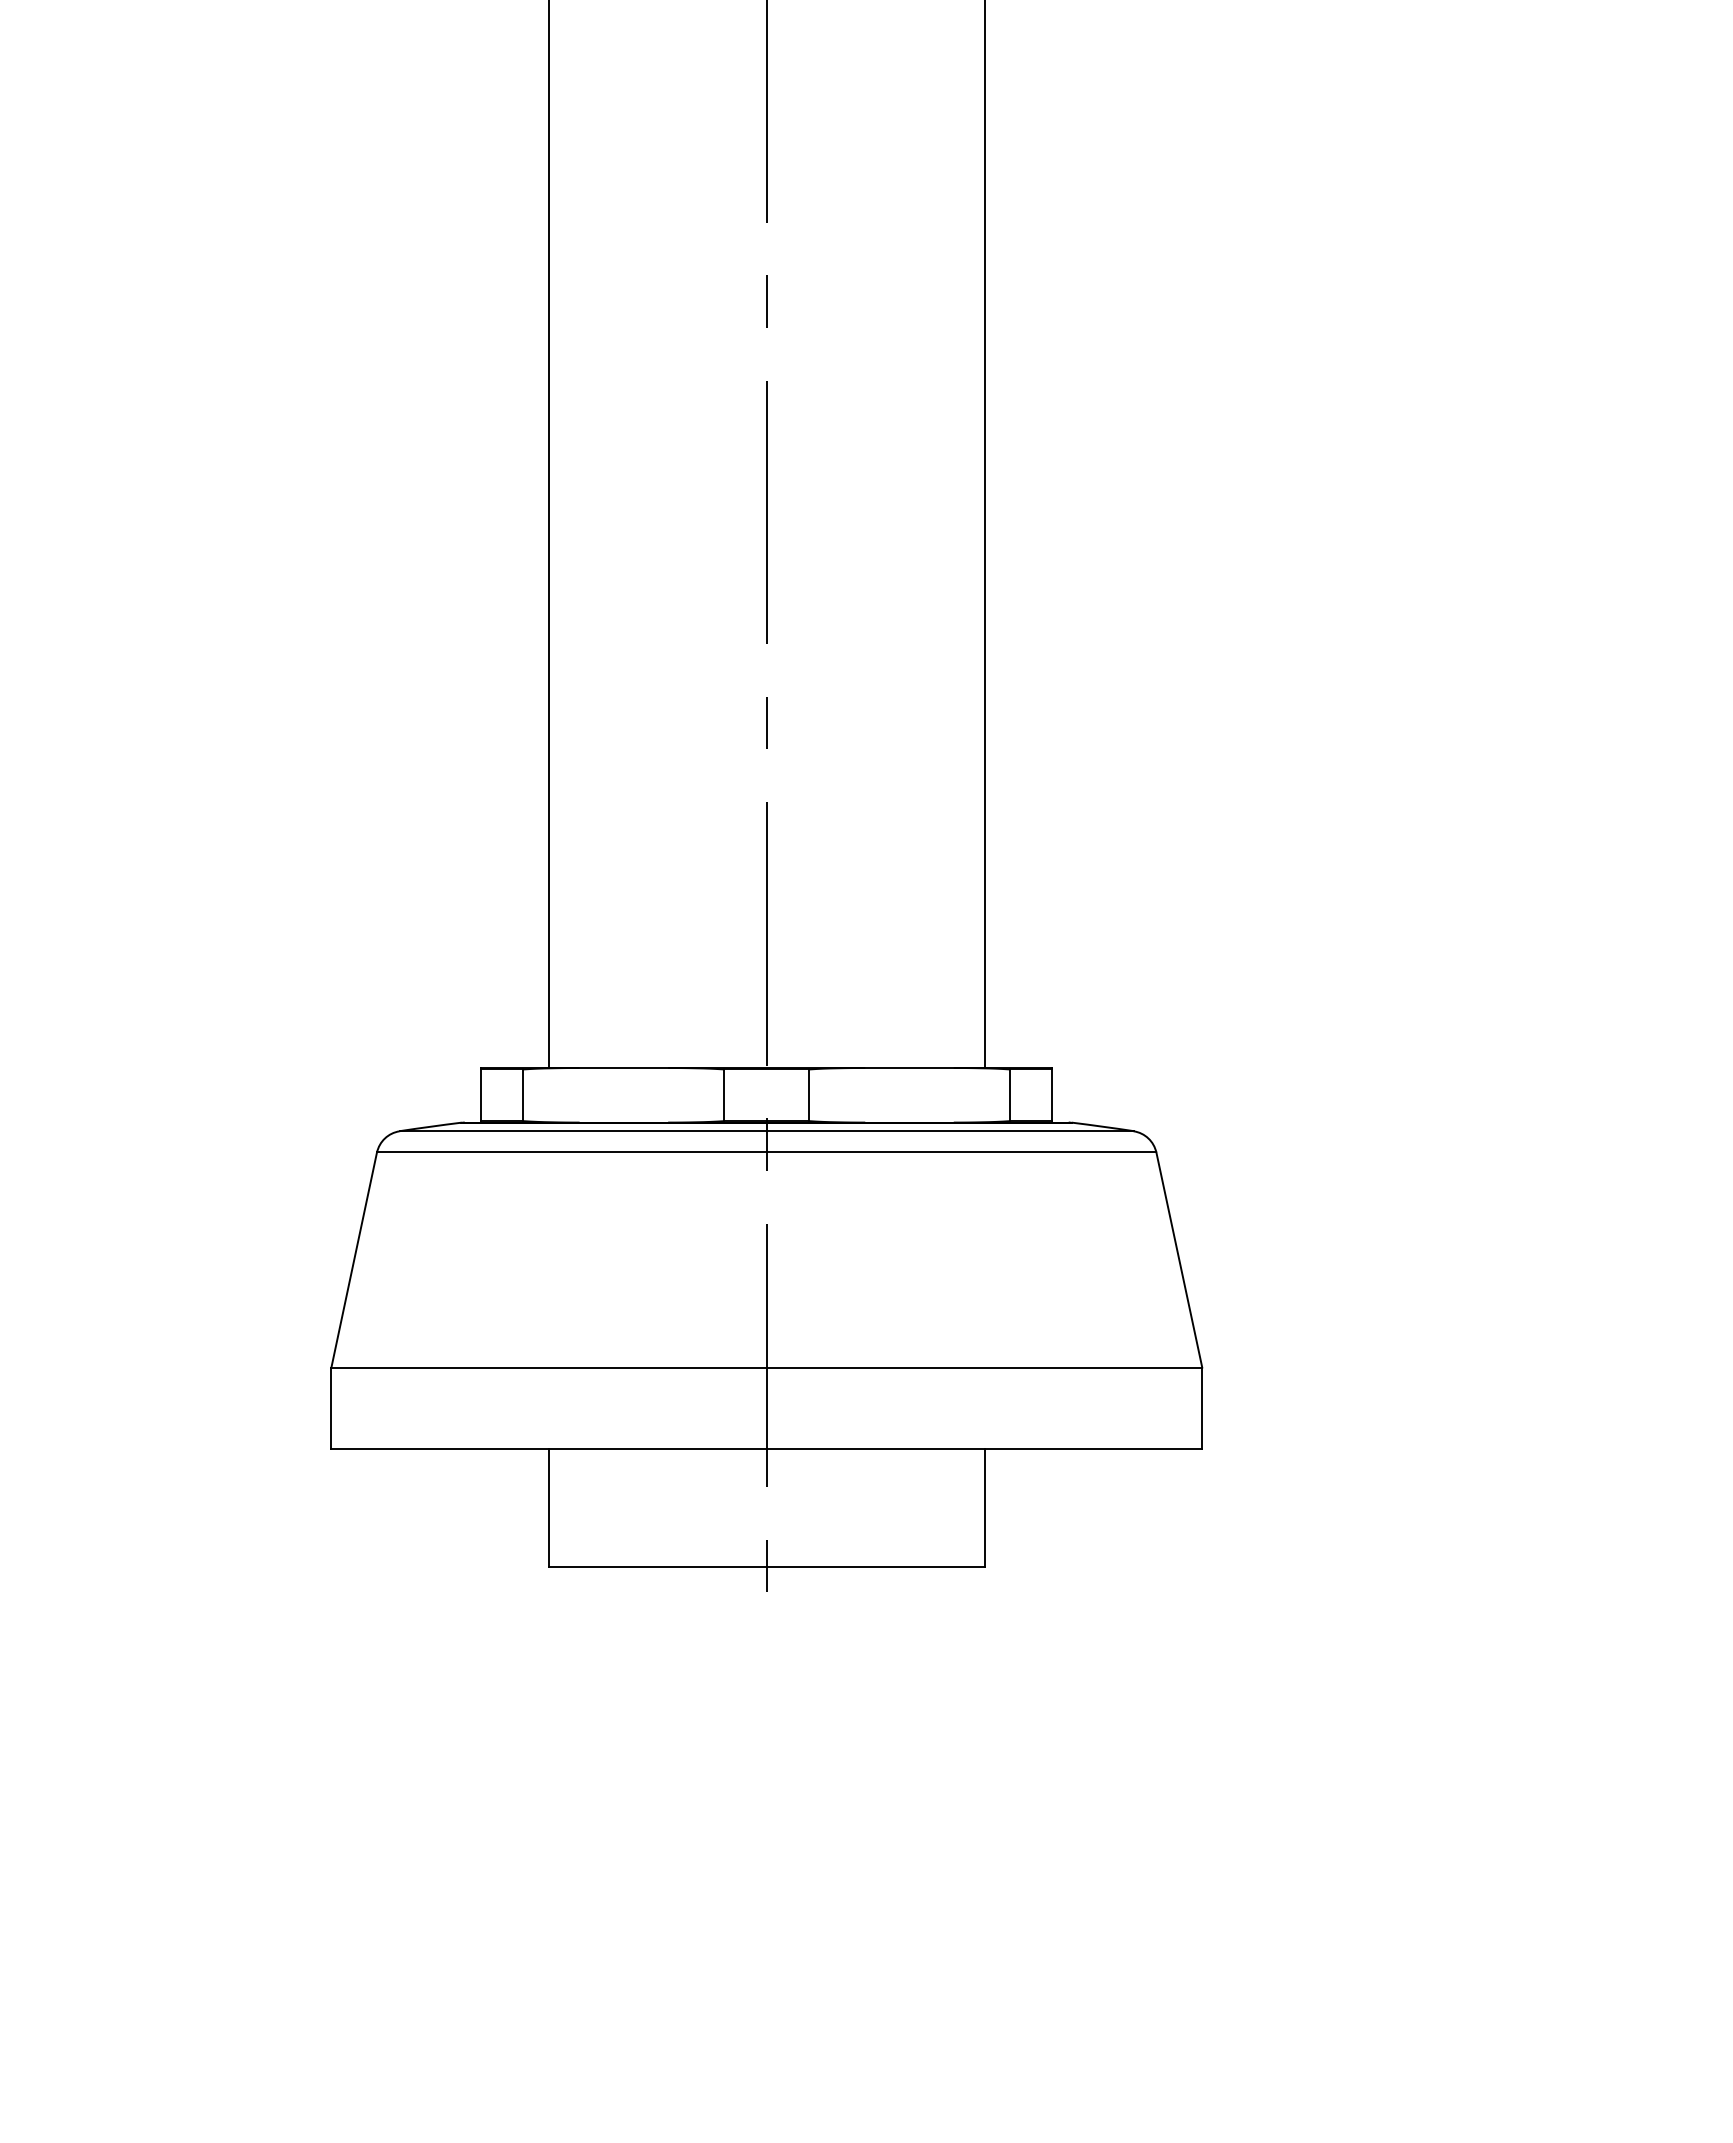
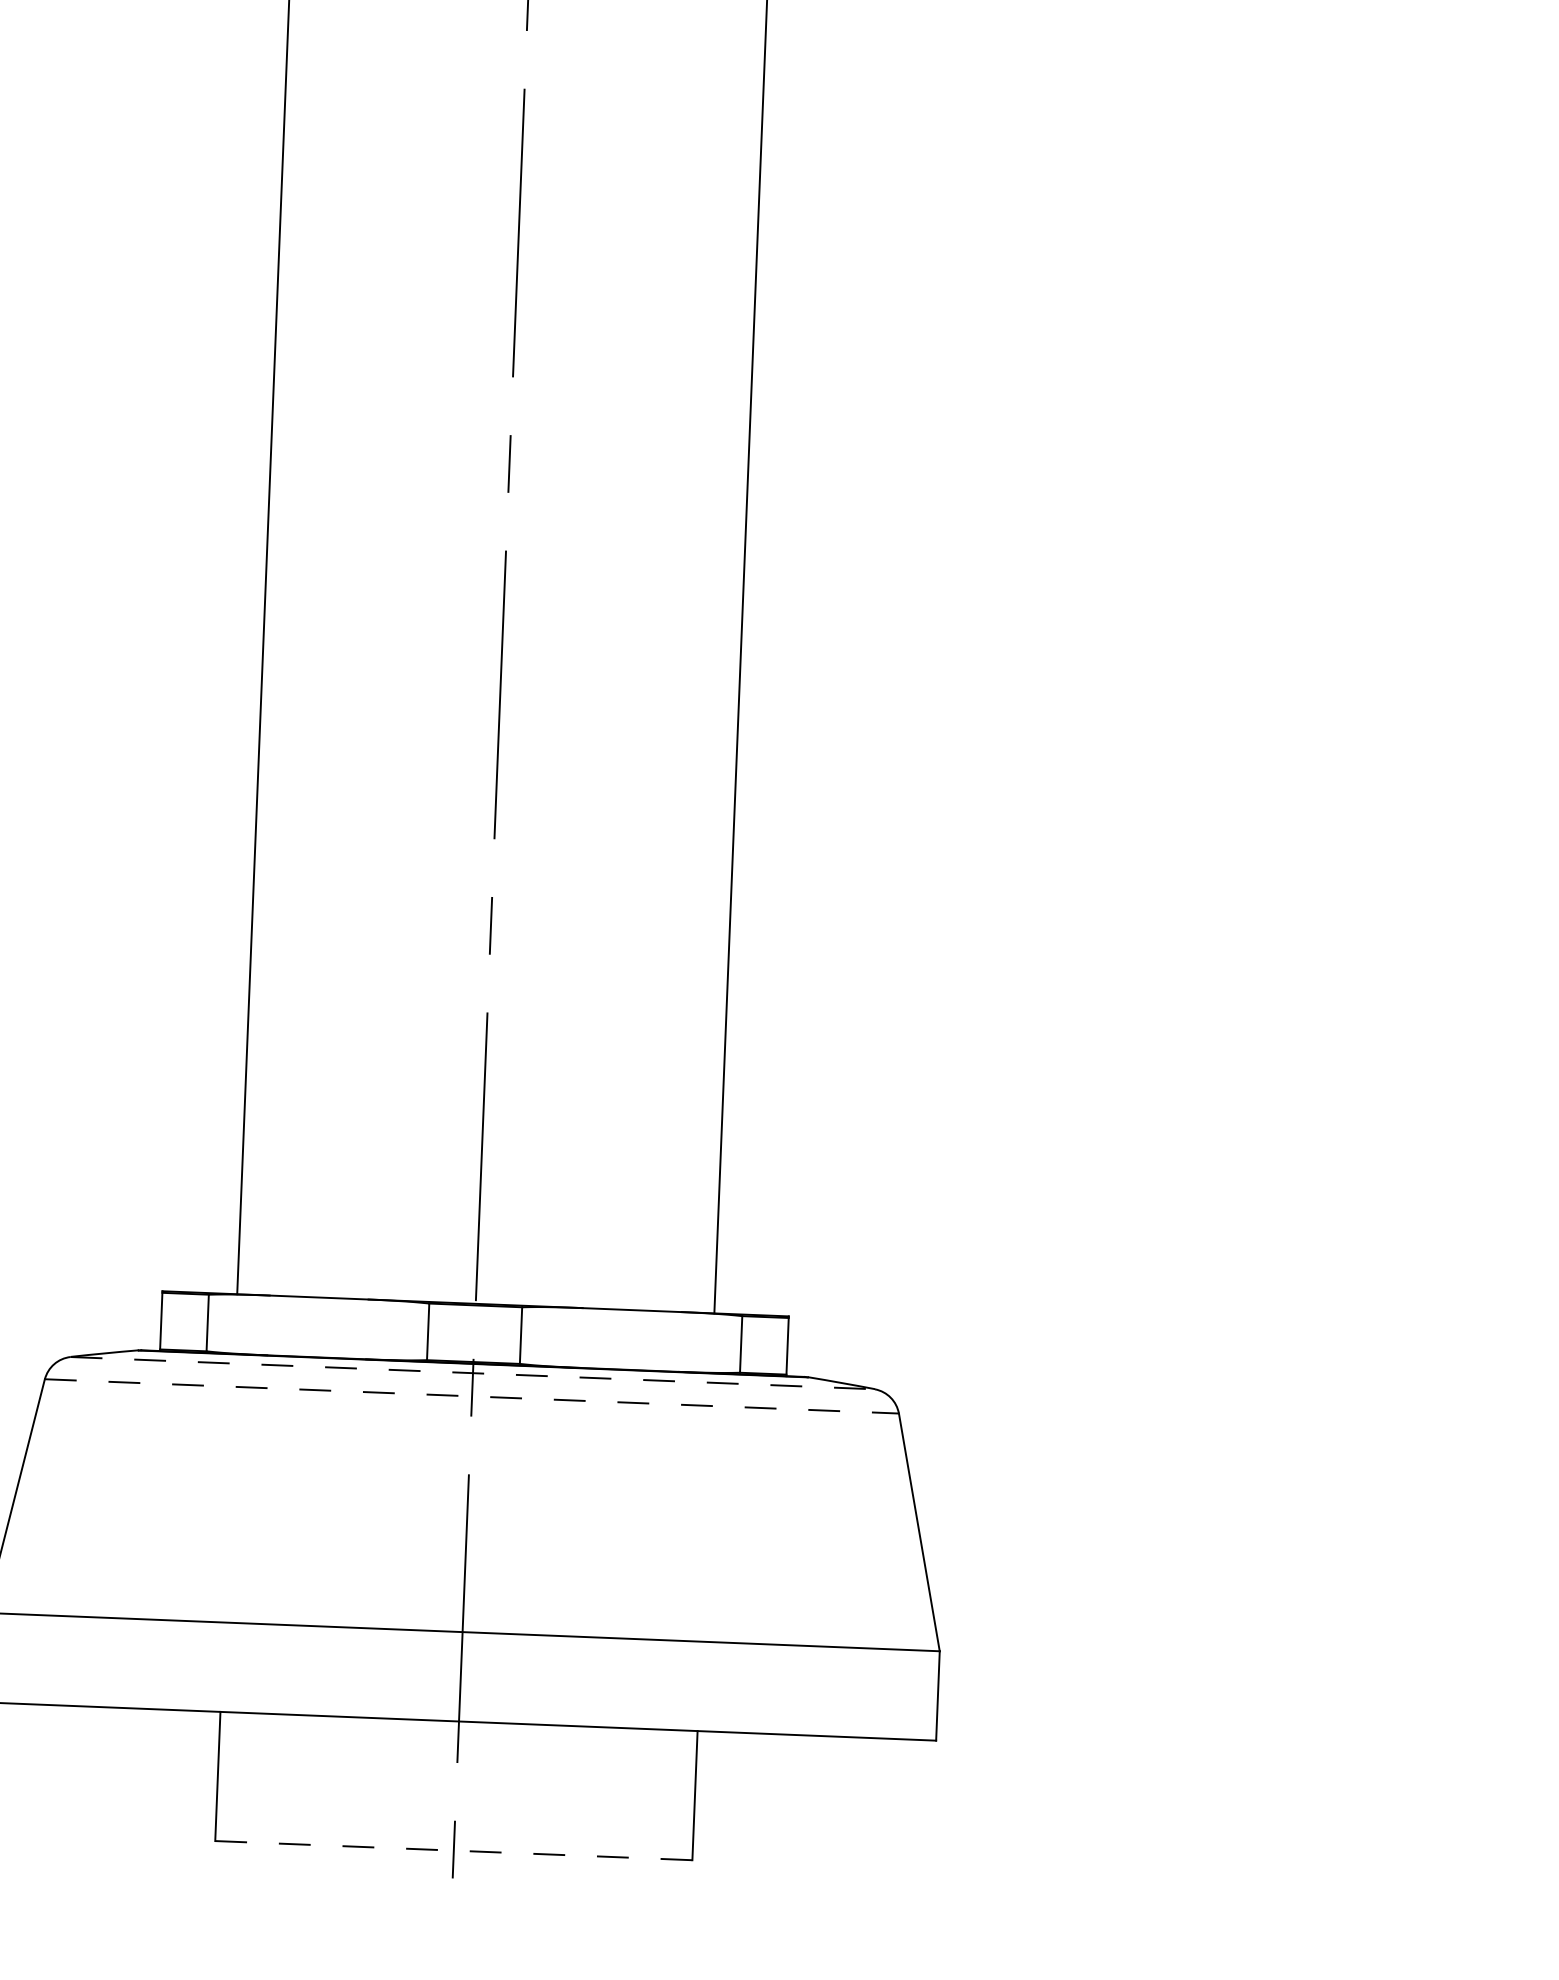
line: (767, 1131) -> (473, 1373), solid -> dashed
line: (766, 1152) -> (471, 1396), solid -> dashed
line: (766, 1567) -> (453, 1851), solid -> dashed

